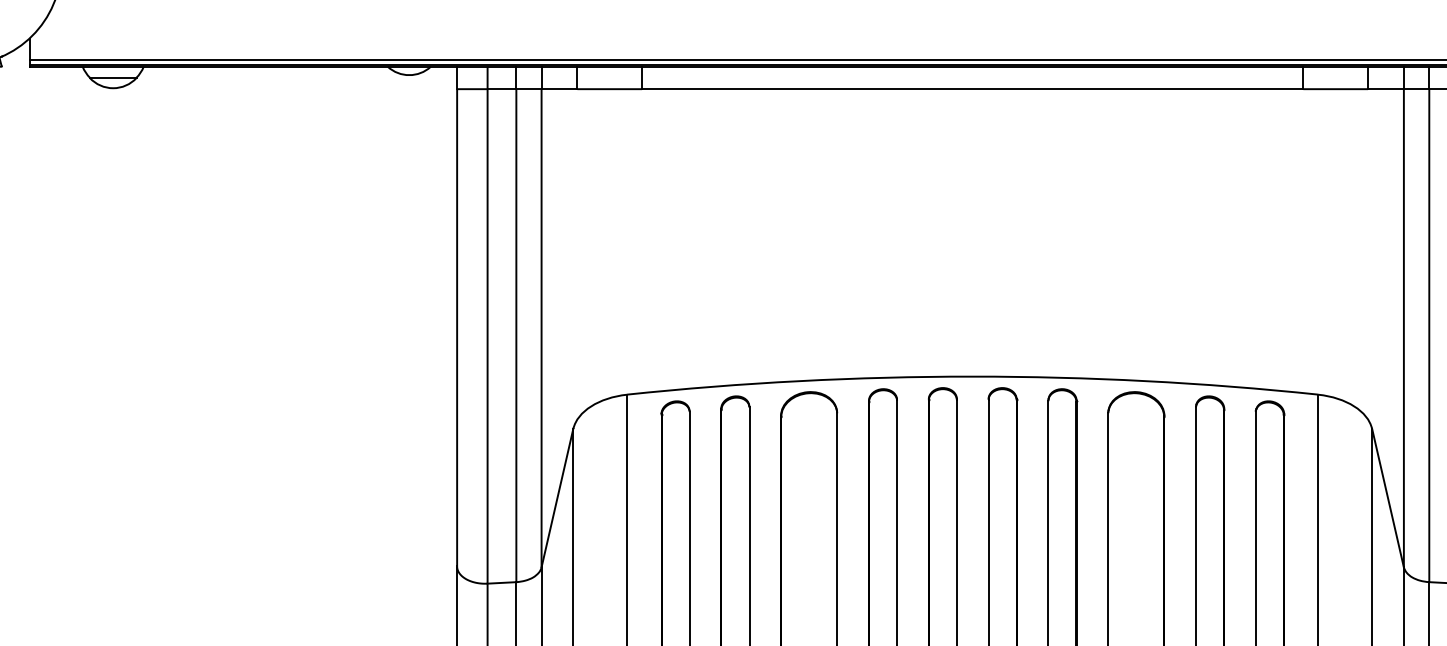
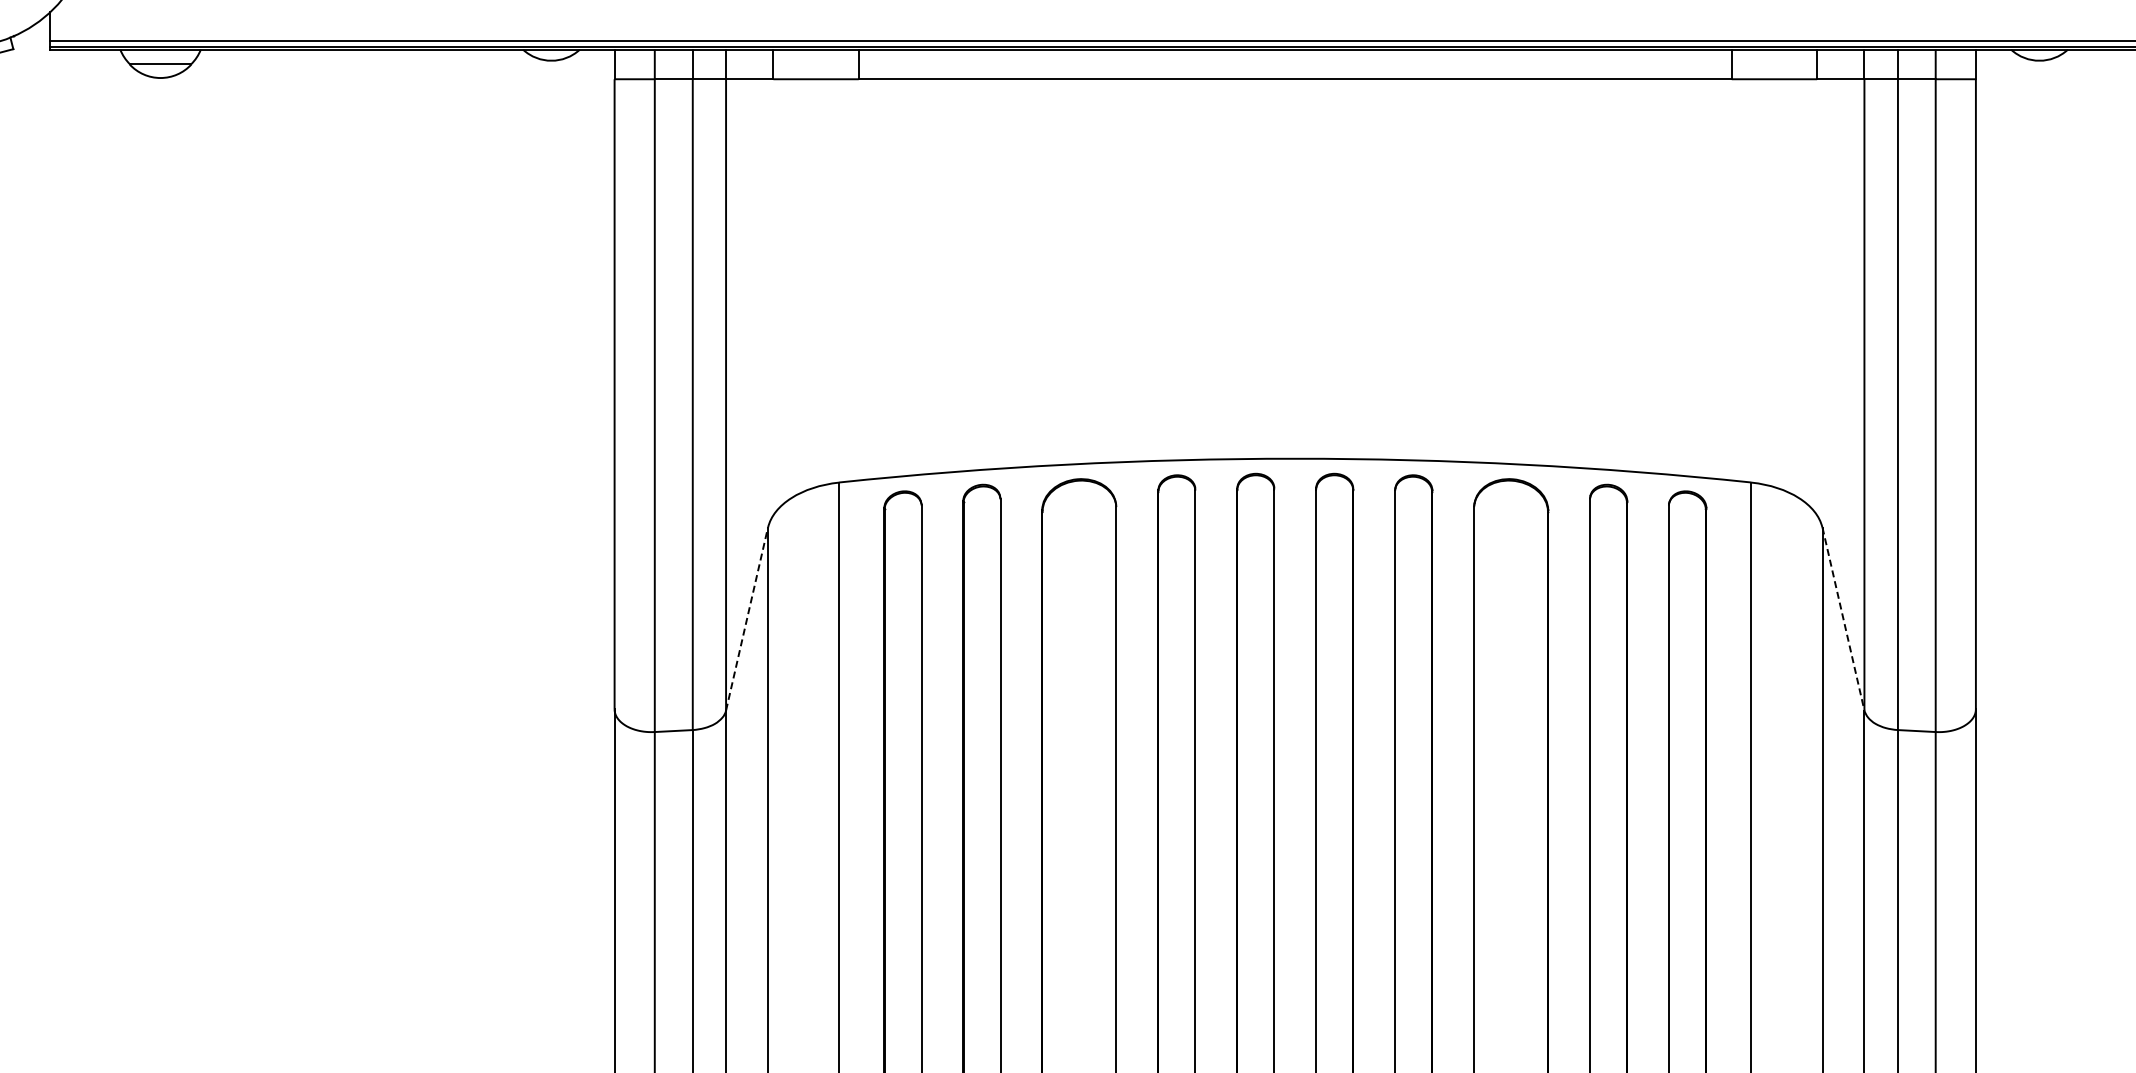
line: (557, 498) -> (747, 619), solid -> dashed
line: (1388, 498) -> (1843, 619), solid -> dashed

